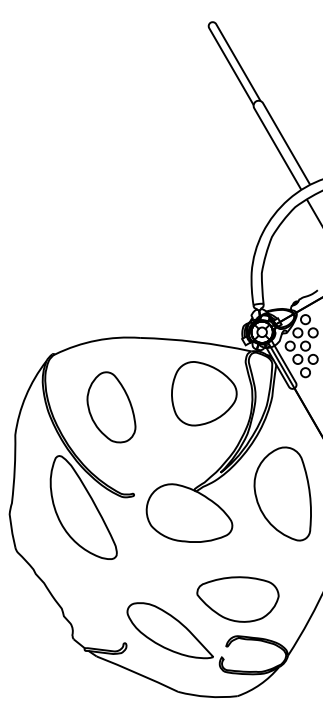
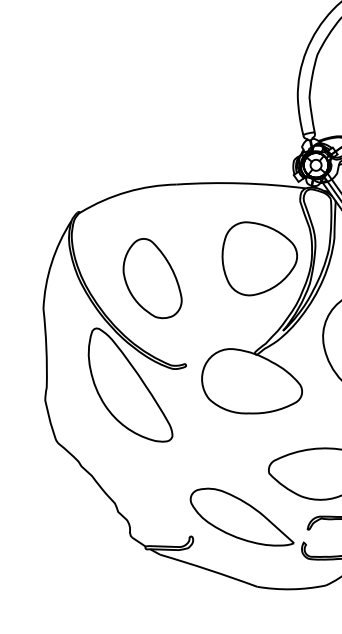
part: (204, 393) -> (260, 257), moved
part: (111, 407) -> (152, 278), moved

